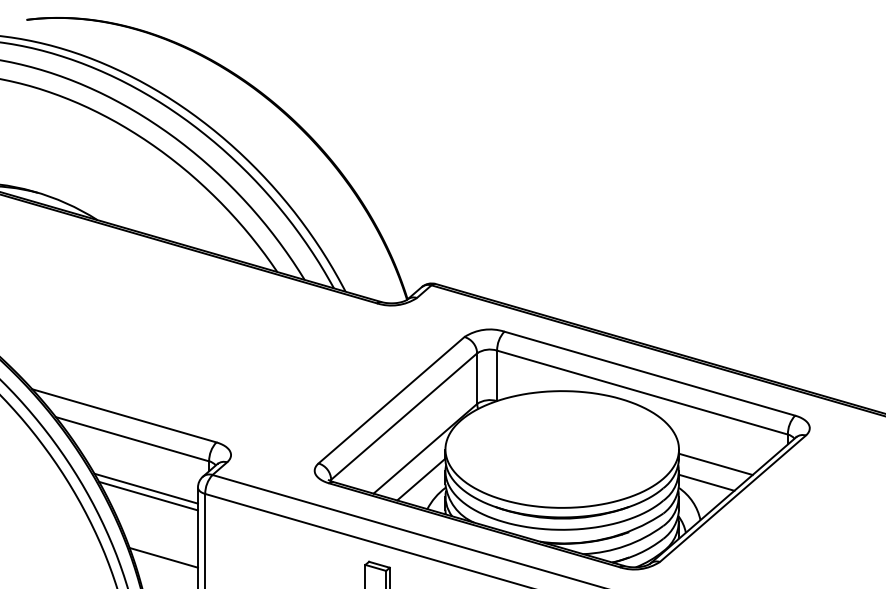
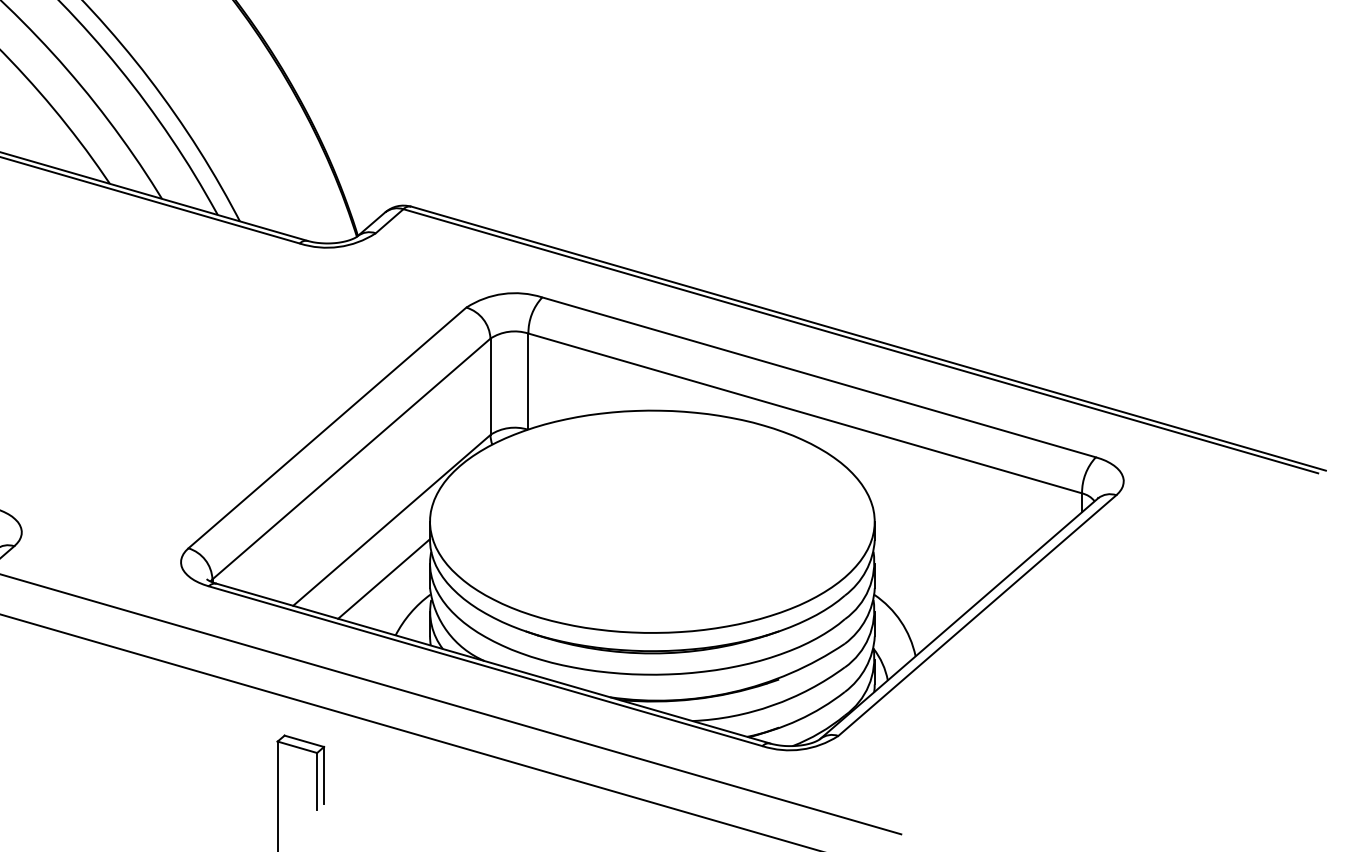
line: (715, 464) -> (944, 550), removed
line: (706, 482) -> (927, 584), removed

